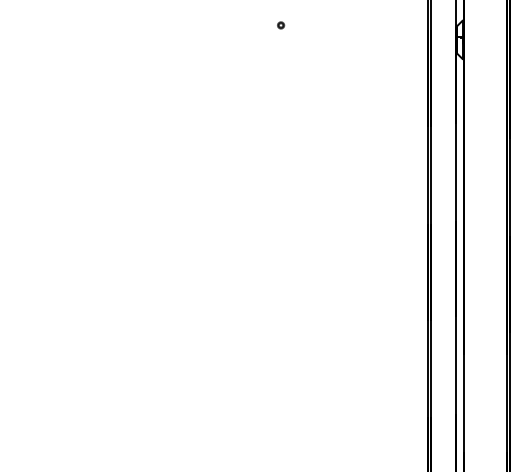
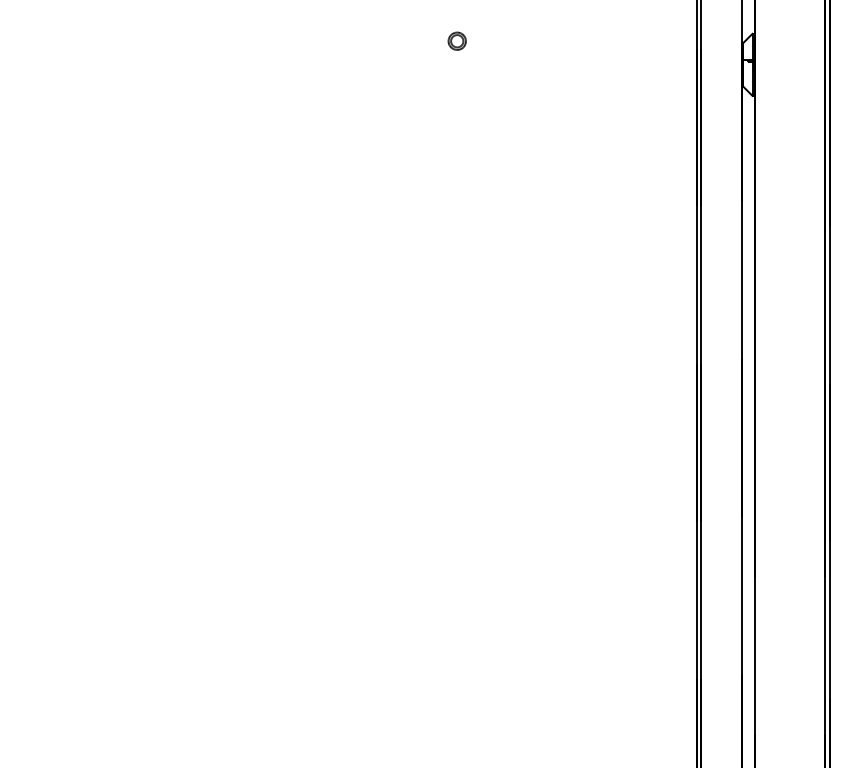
part: (280, 25) -> (456, 41), size x1.67

